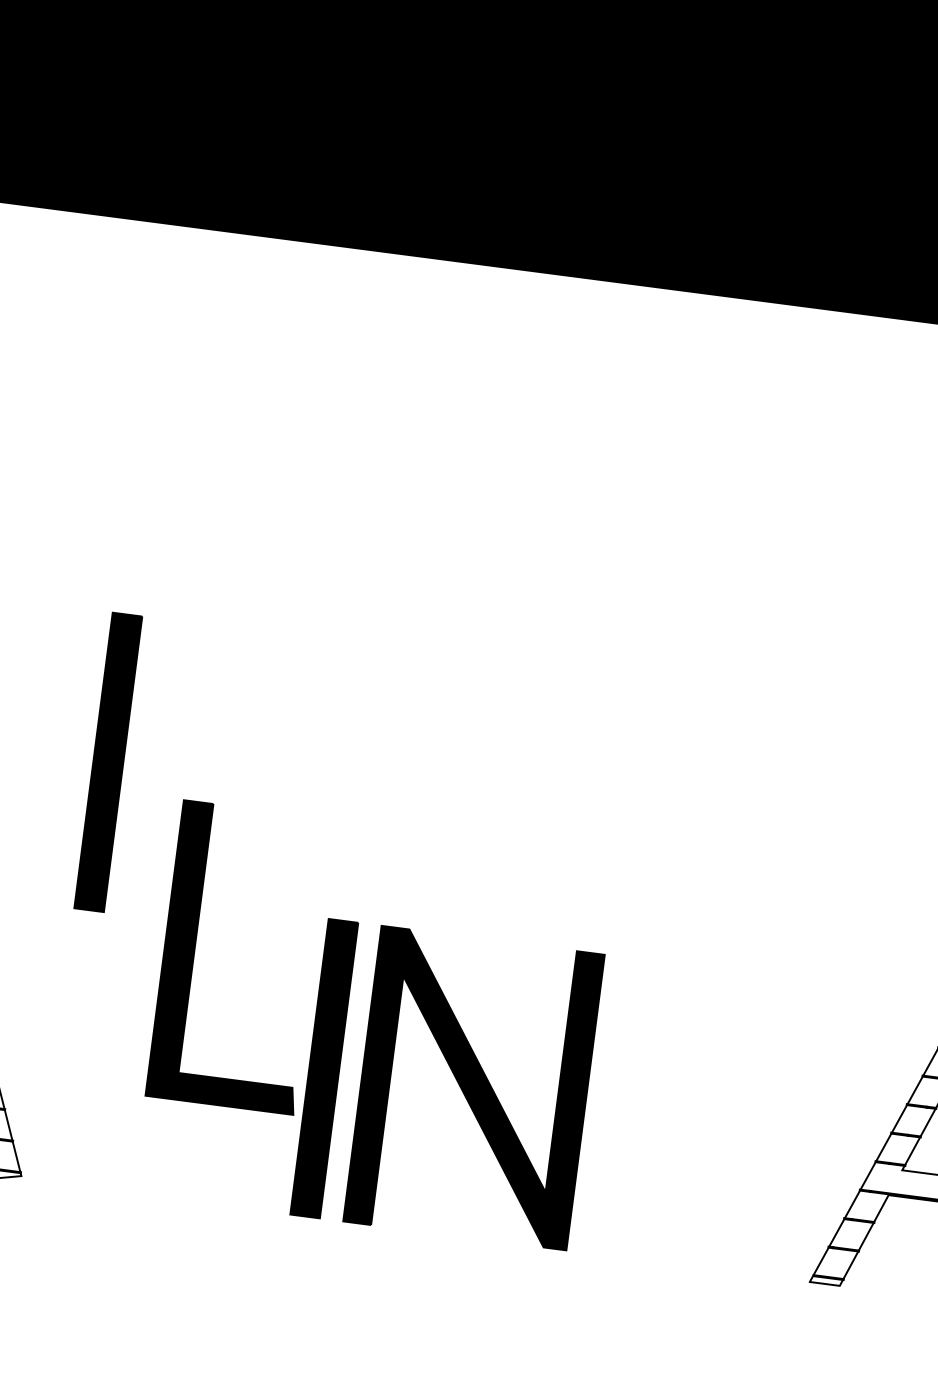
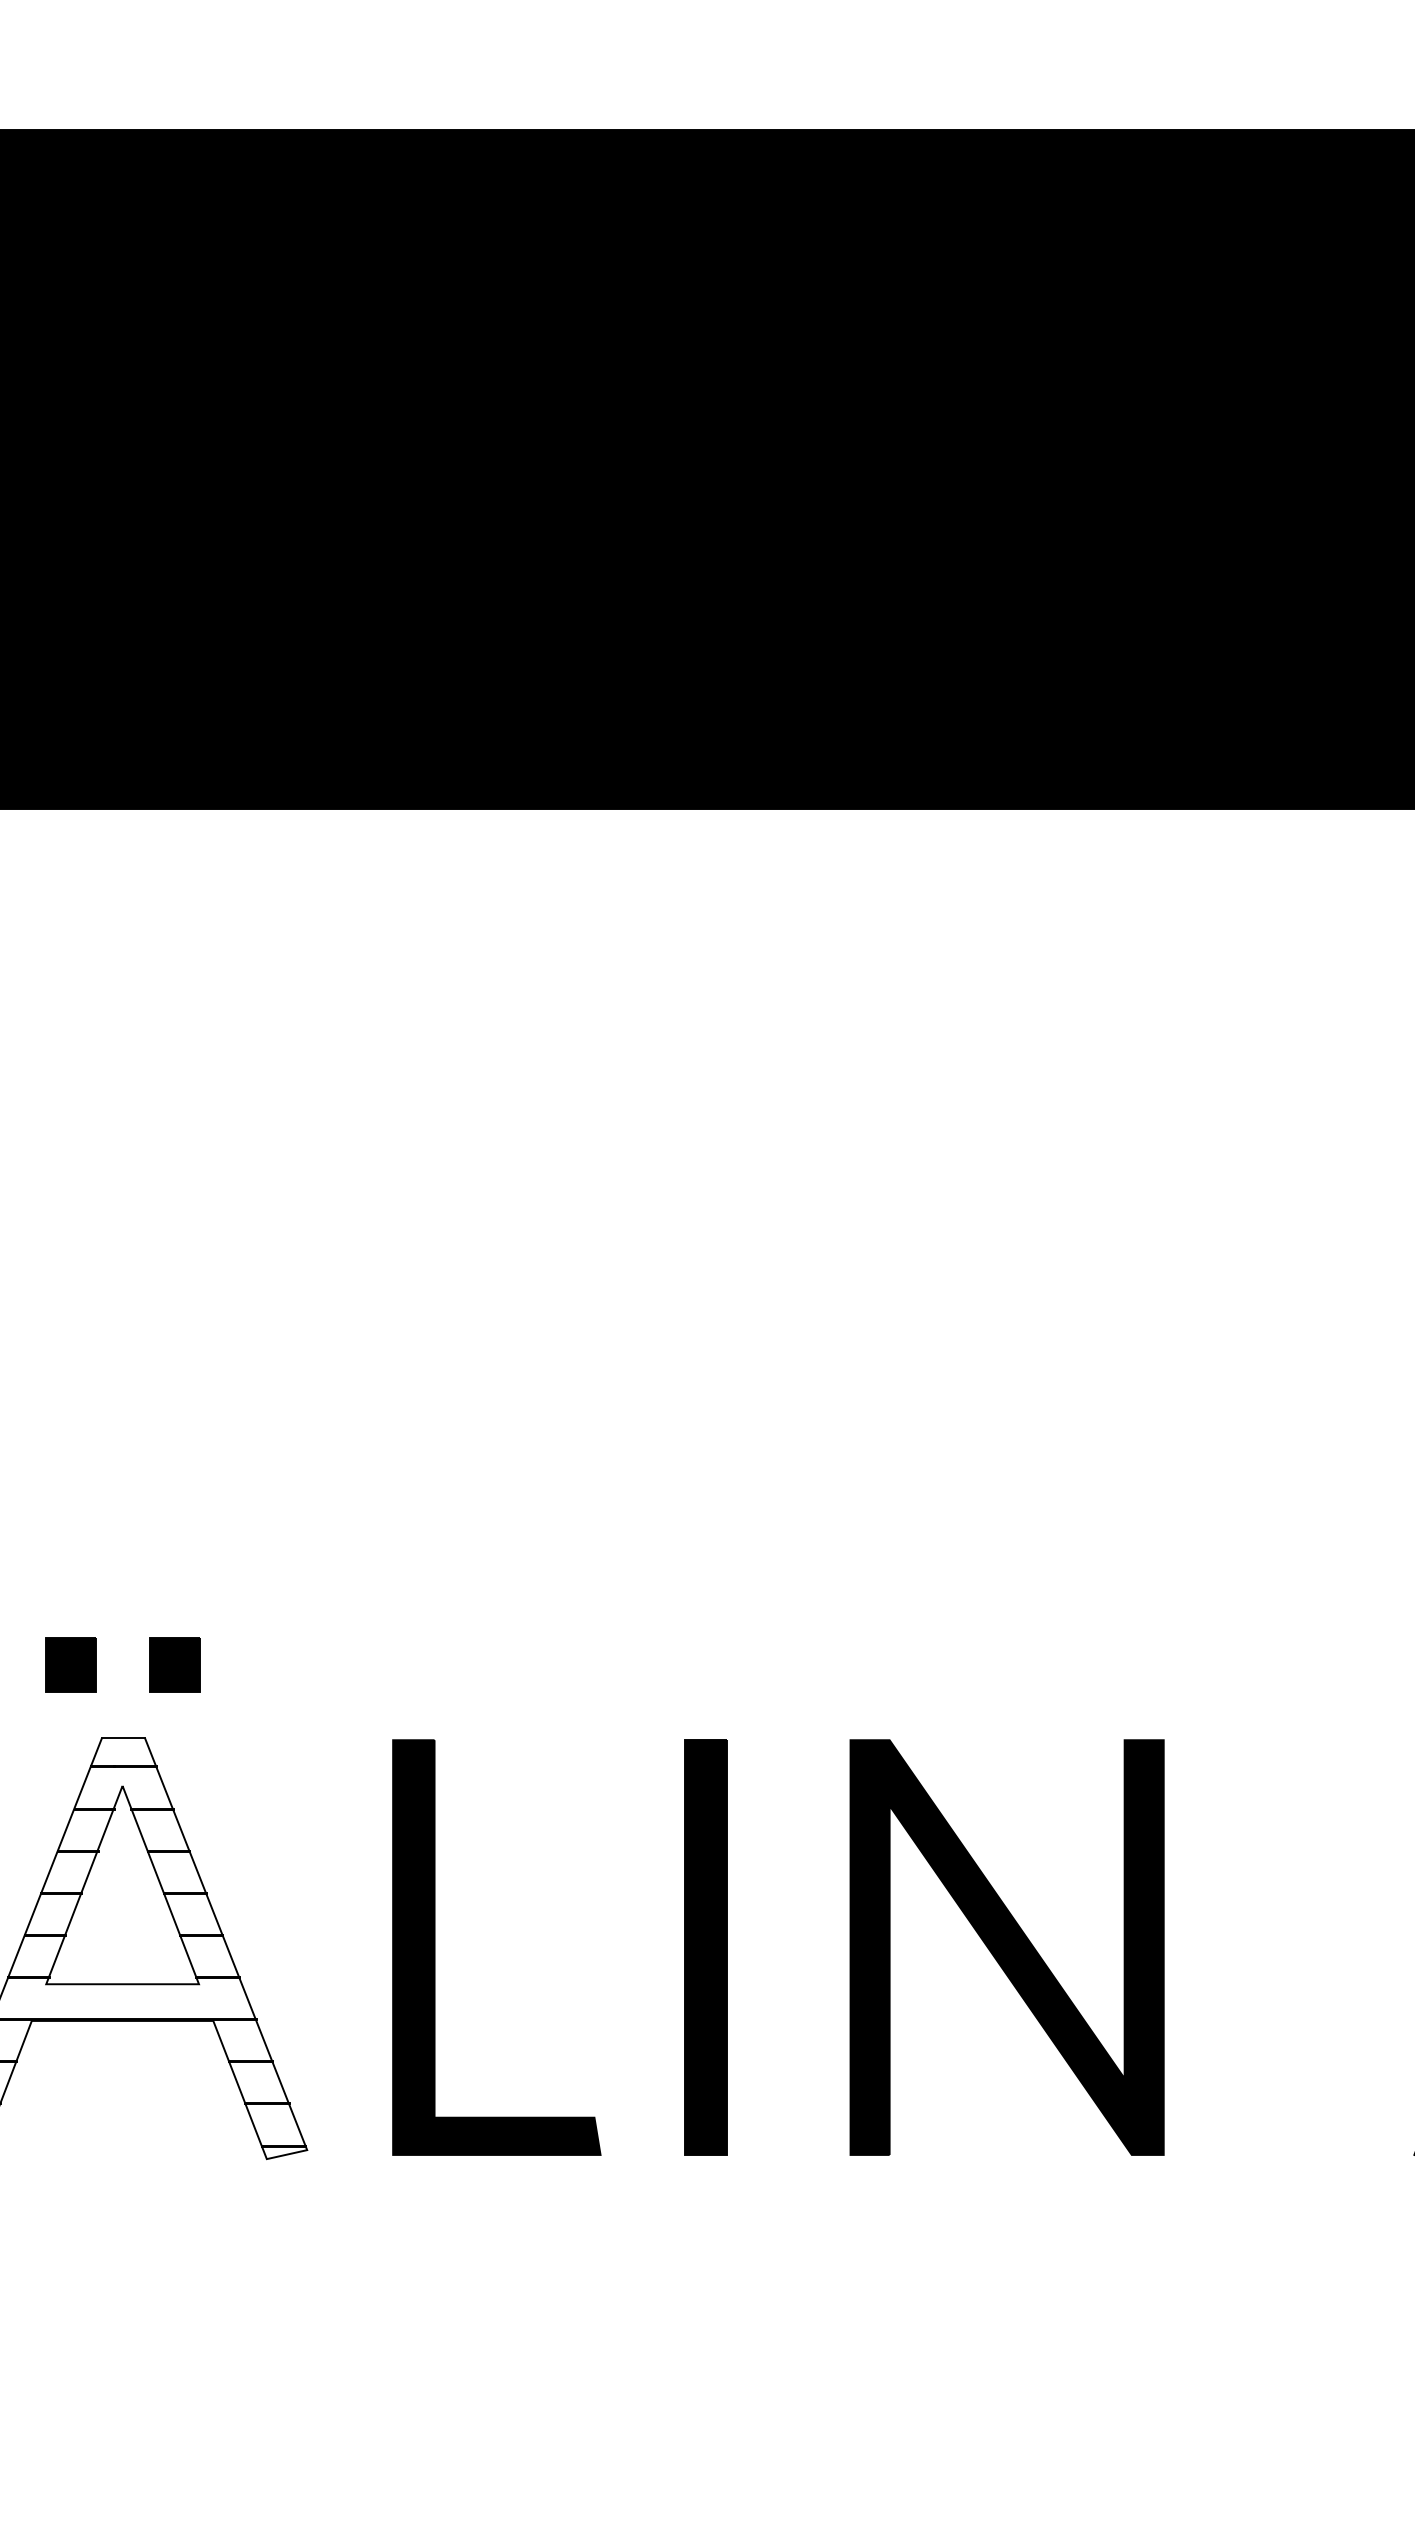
part: (107, 762) -> (352, 1563), removed
part: (194, 951) -> (435, 1947), moved
part: (473, 1088) -> (1006, 1947), moved

